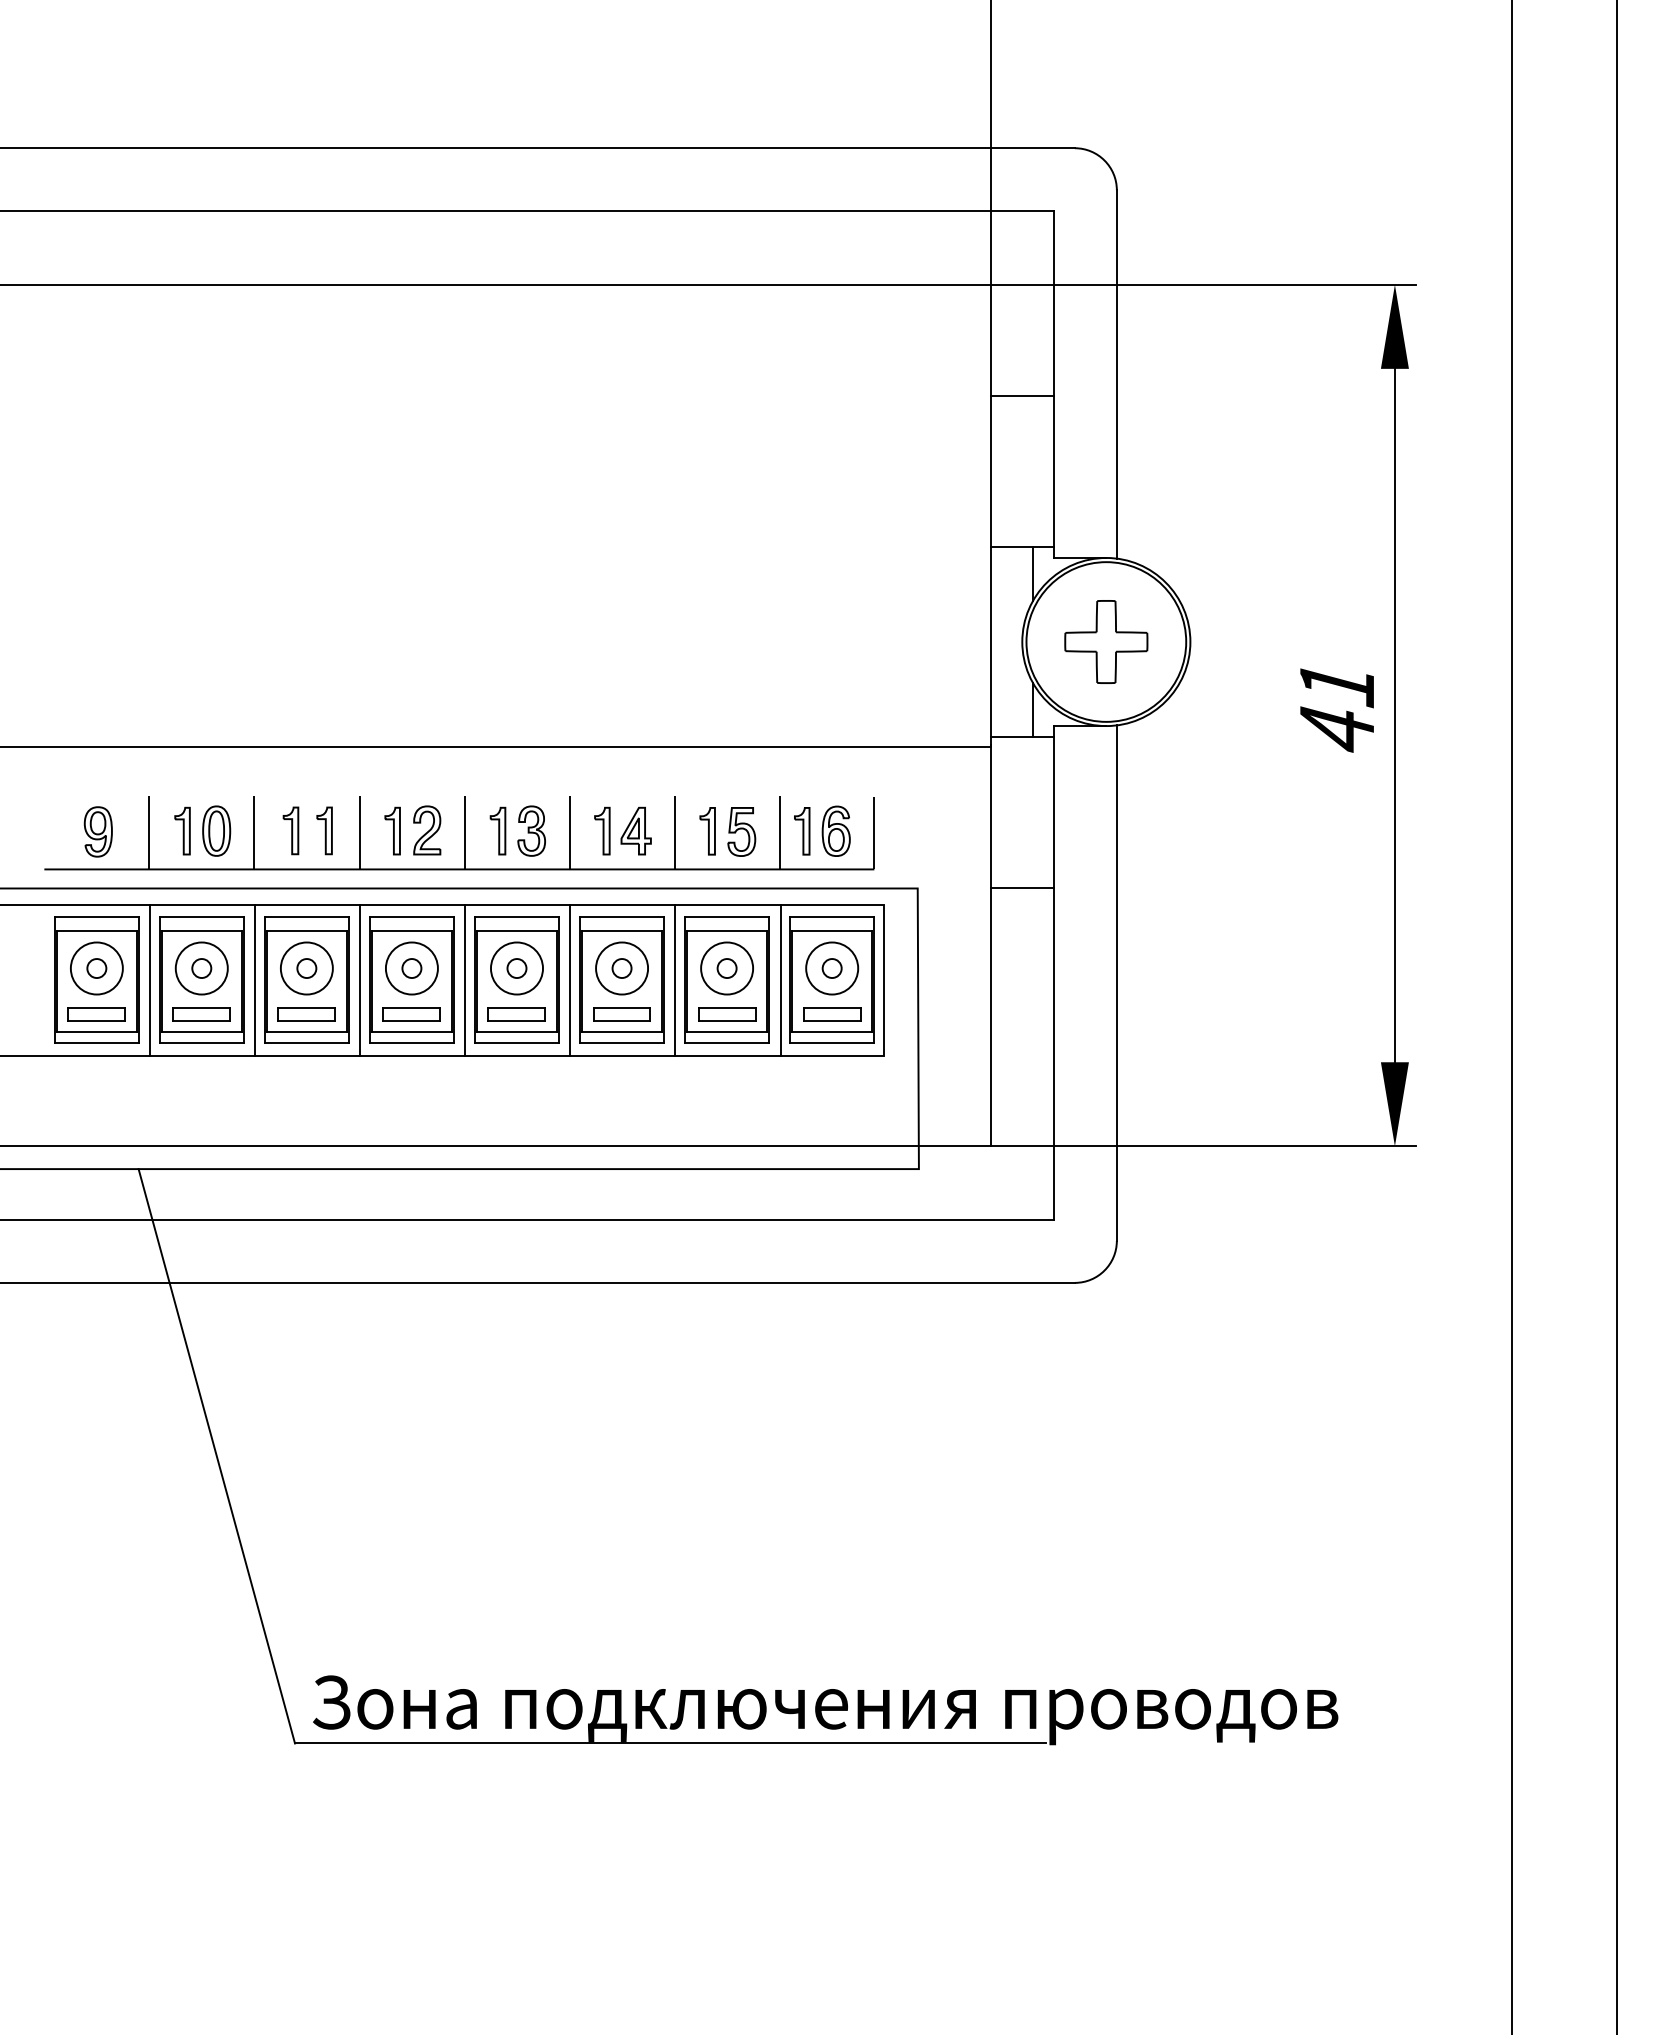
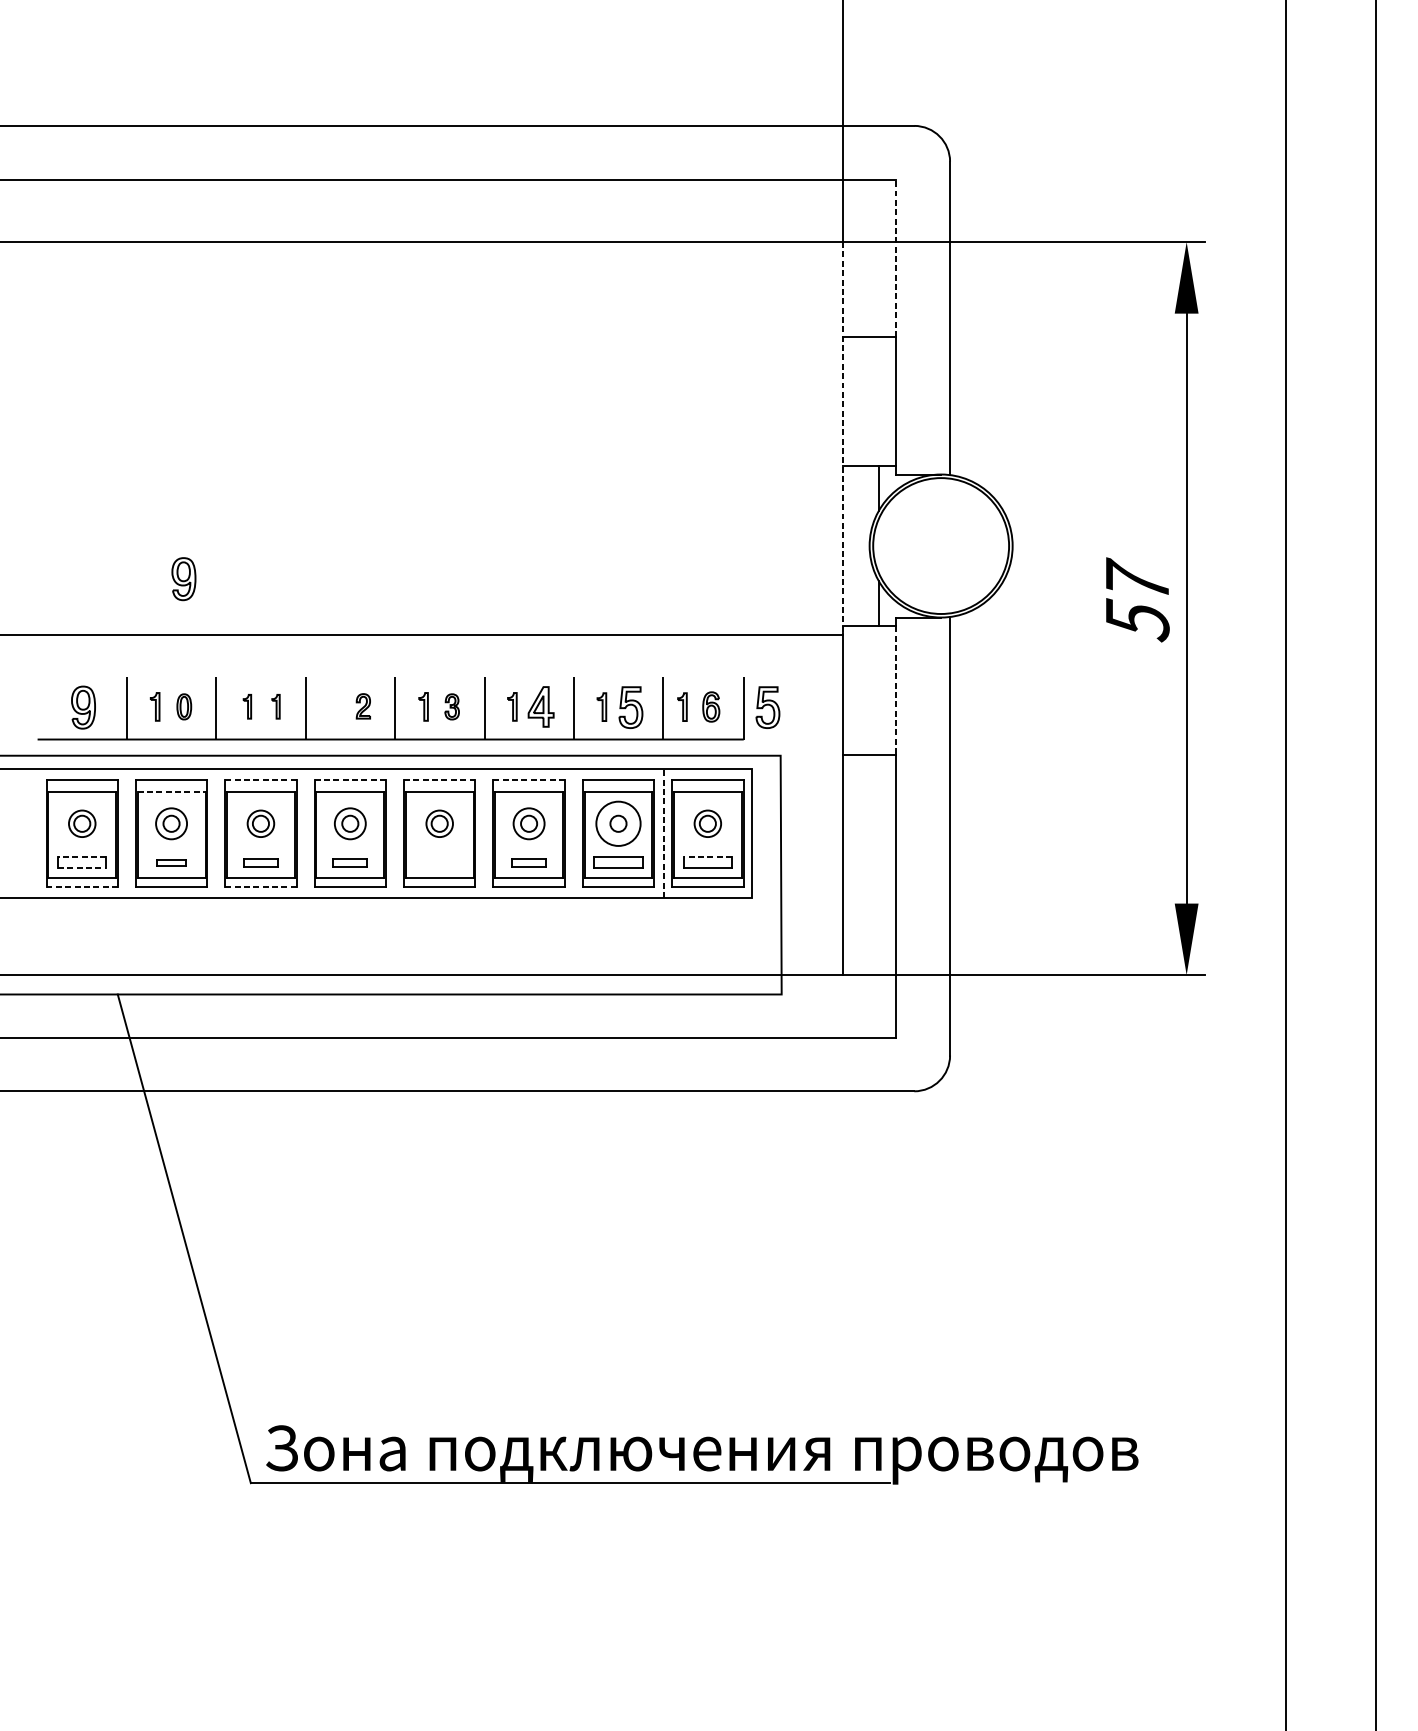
line: (1053, 303) -> (896, 258), solid -> dashed
line: (990, 514) -> (842, 437), solid -> dashed
part: (1106, 641) -> (941, 545), removed
part: (215, 680) -> (183, 578), added
text: (1337, 705) -> (1137, 600), 41 -> 57
line: (1053, 812) -> (896, 691), solid -> dashed
part: (182, 830) -> (155, 706), size x0.7
part: (216, 830) -> (184, 706), size x0.6
part: (290, 830) -> (247, 706), size x0.6
part: (324, 830) -> (275, 706), size x0.6
part: (392, 830) -> (333, 706), removed
part: (427, 830) -> (363, 706), size x0.6
part: (497, 830) -> (423, 706), size x0.7
part: (531, 830) -> (452, 706), size x0.6
part: (602, 830) -> (512, 706), size x0.7
part: (835, 830) -> (710, 706), size x0.7
part: (707, 831) -> (601, 707), size x0.7
part: (802, 831) -> (682, 707), size x0.7
part: (902, 831) -> (767, 707), added
line: (306, 916) -> (260, 779), solid -> dashed
line: (411, 916) -> (349, 779), solid -> dashed
line: (516, 916) -> (439, 779), solid -> dashed
line: (621, 916) -> (528, 779), solid -> dashed
line: (201, 931) -> (171, 792), solid -> dashed
circle: (96, 968) -> (81, 823), size x0.6
circle: (201, 968) -> (171, 823), size x0.7
circle: (306, 968) -> (260, 823), size x0.6
circle: (411, 968) -> (349, 823), size x0.7
circle: (516, 968) -> (439, 823), size x0.6
circle: (622, 968) -> (529, 823), size x0.7
circle: (832, 968) -> (708, 823), size x0.6
line: (150, 979) -> (127, 833), removed
line: (255, 979) -> (217, 833), removed
line: (360, 979) -> (306, 833), removed
line: (465, 979) -> (395, 833), removed
line: (570, 979) -> (485, 833), removed
line: (675, 979) -> (574, 833), removed
line: (780, 979) -> (663, 833), solid -> dashed
line: (96, 1007) -> (81, 856), solid -> dashed
line: (831, 1007) -> (707, 856), solid -> dashed
part: (201, 1014) -> (171, 862), size x0.6
part: (306, 1014) -> (260, 862), size x0.7
part: (411, 1014) -> (349, 862), size x0.7
part: (516, 1014) -> (439, 862), removed
part: (621, 1014) -> (528, 862), size x0.7
line: (97, 1020) -> (82, 868), solid -> dashed
line: (97, 1042) -> (82, 886), solid -> dashed
line: (307, 1042) -> (261, 886), solid -> dashed

